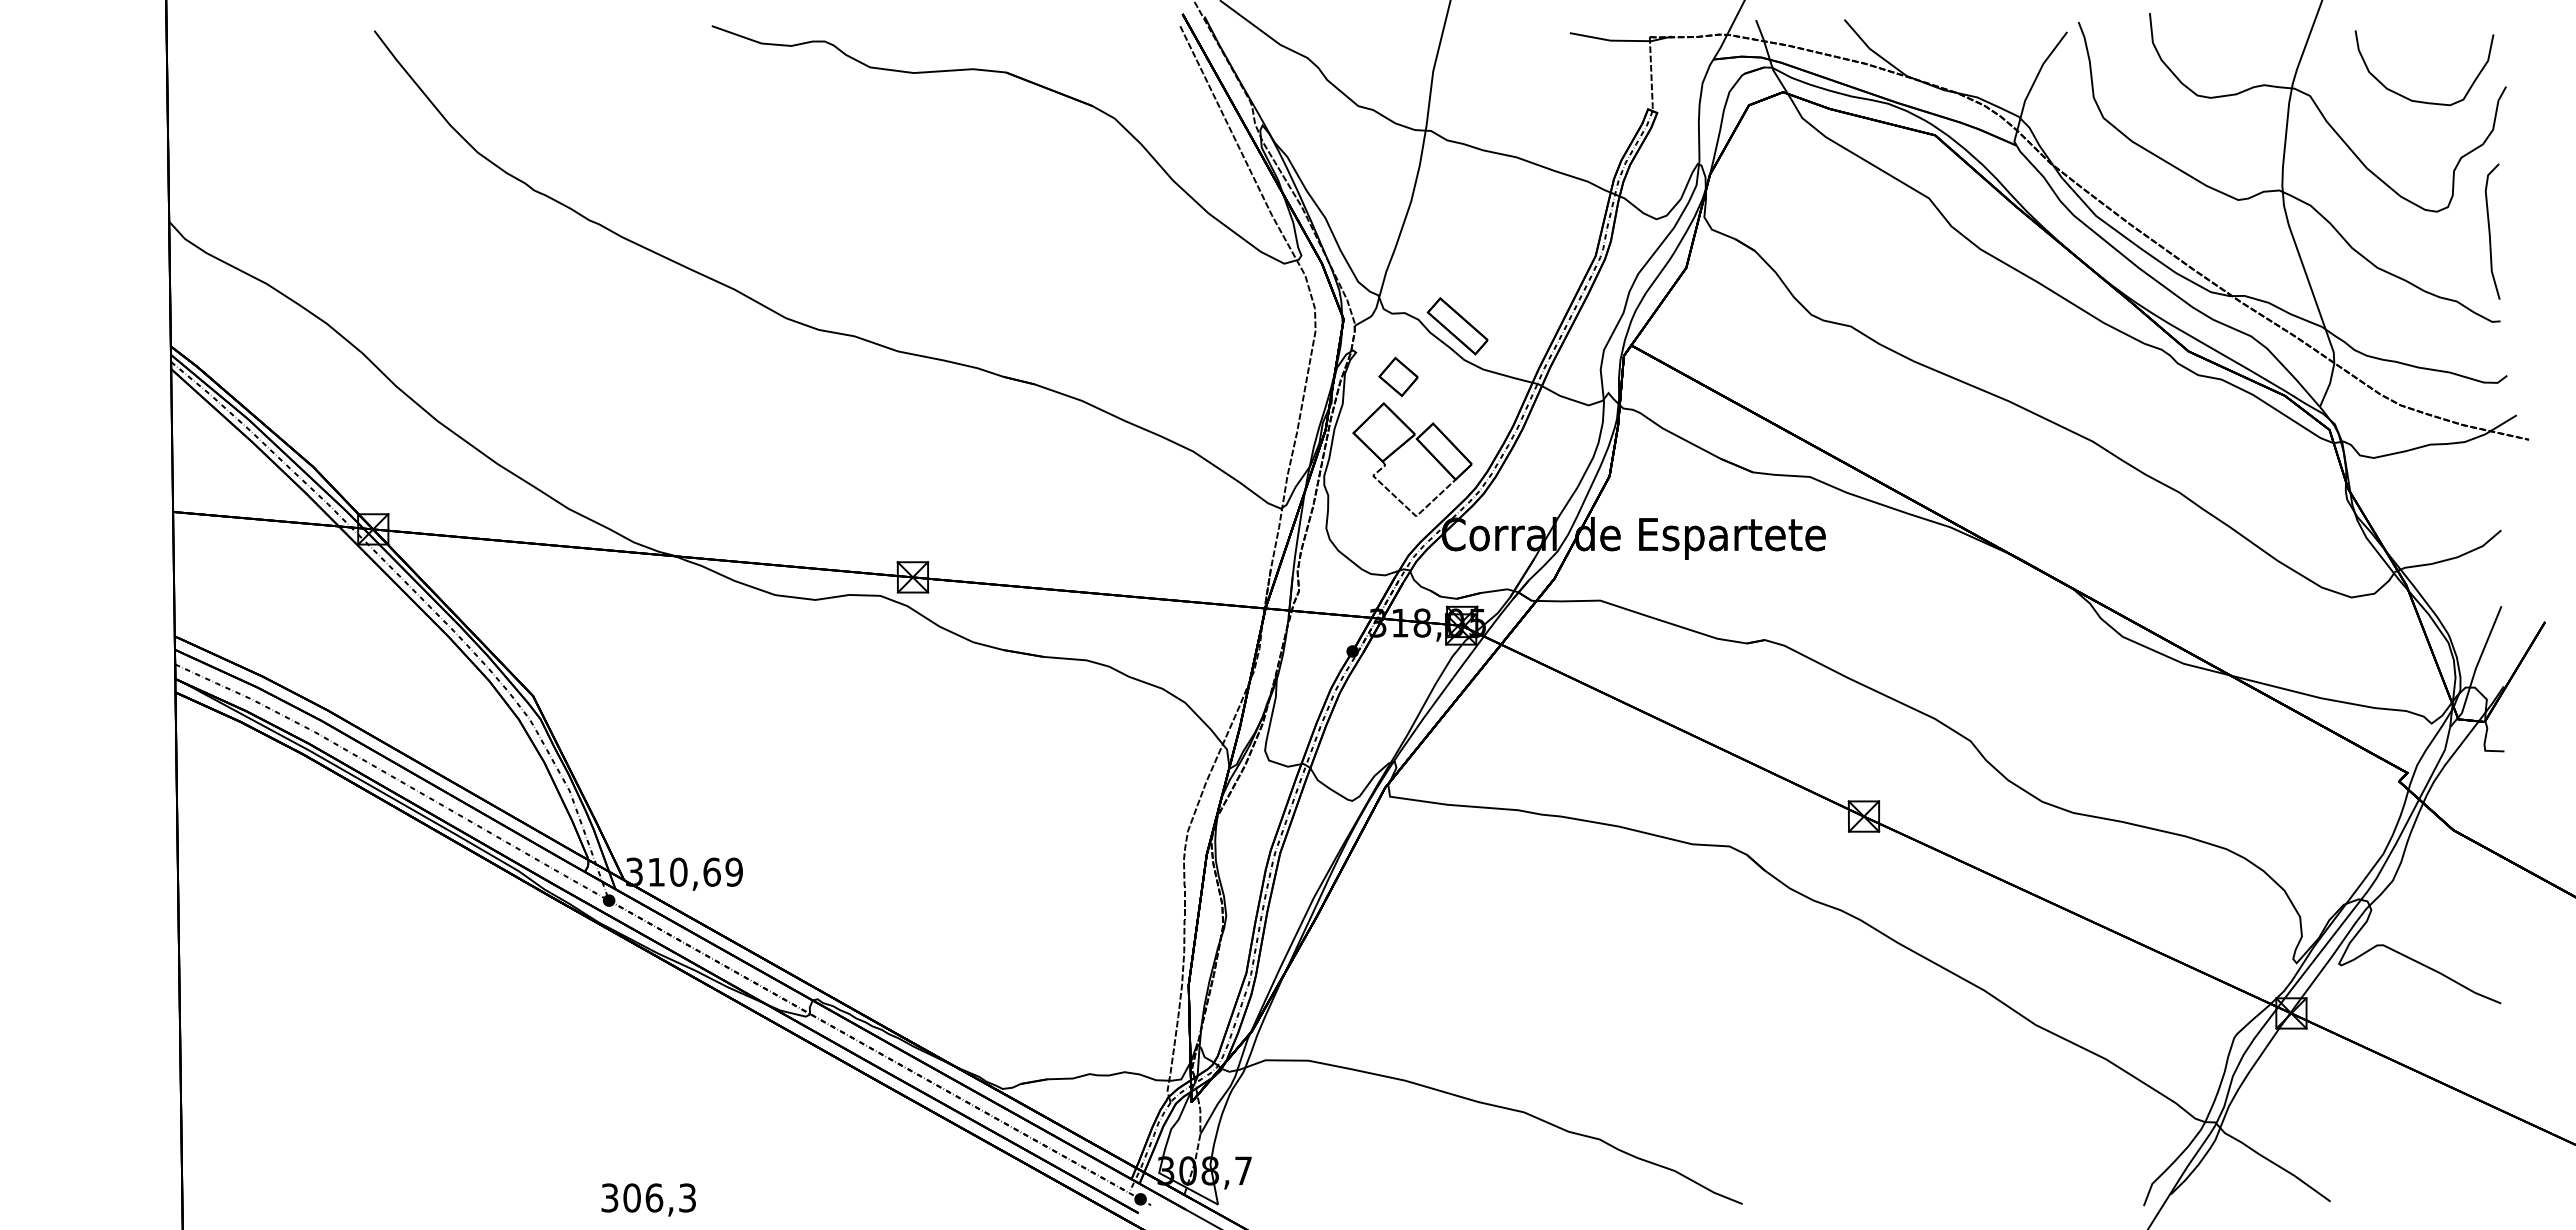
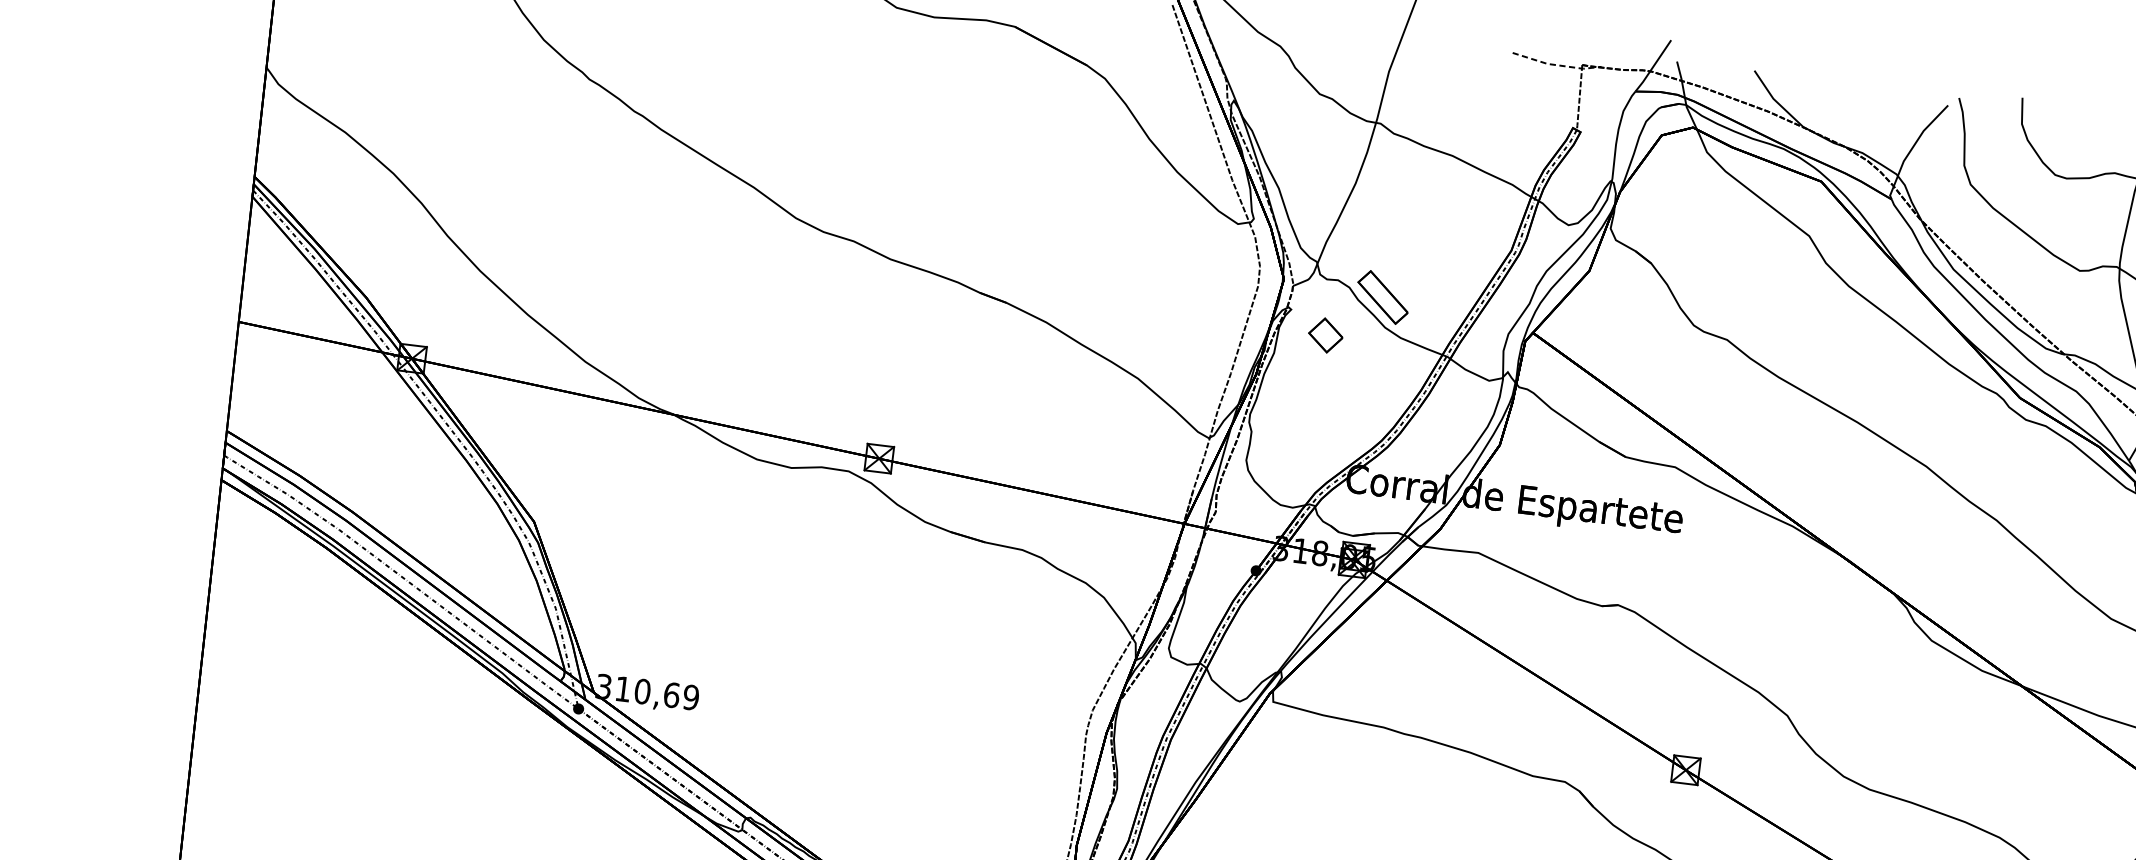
line: (1620, 40) -> (1556, 64), solid -> dashed
part: (1401, 447) -> (1320, 397), removed

